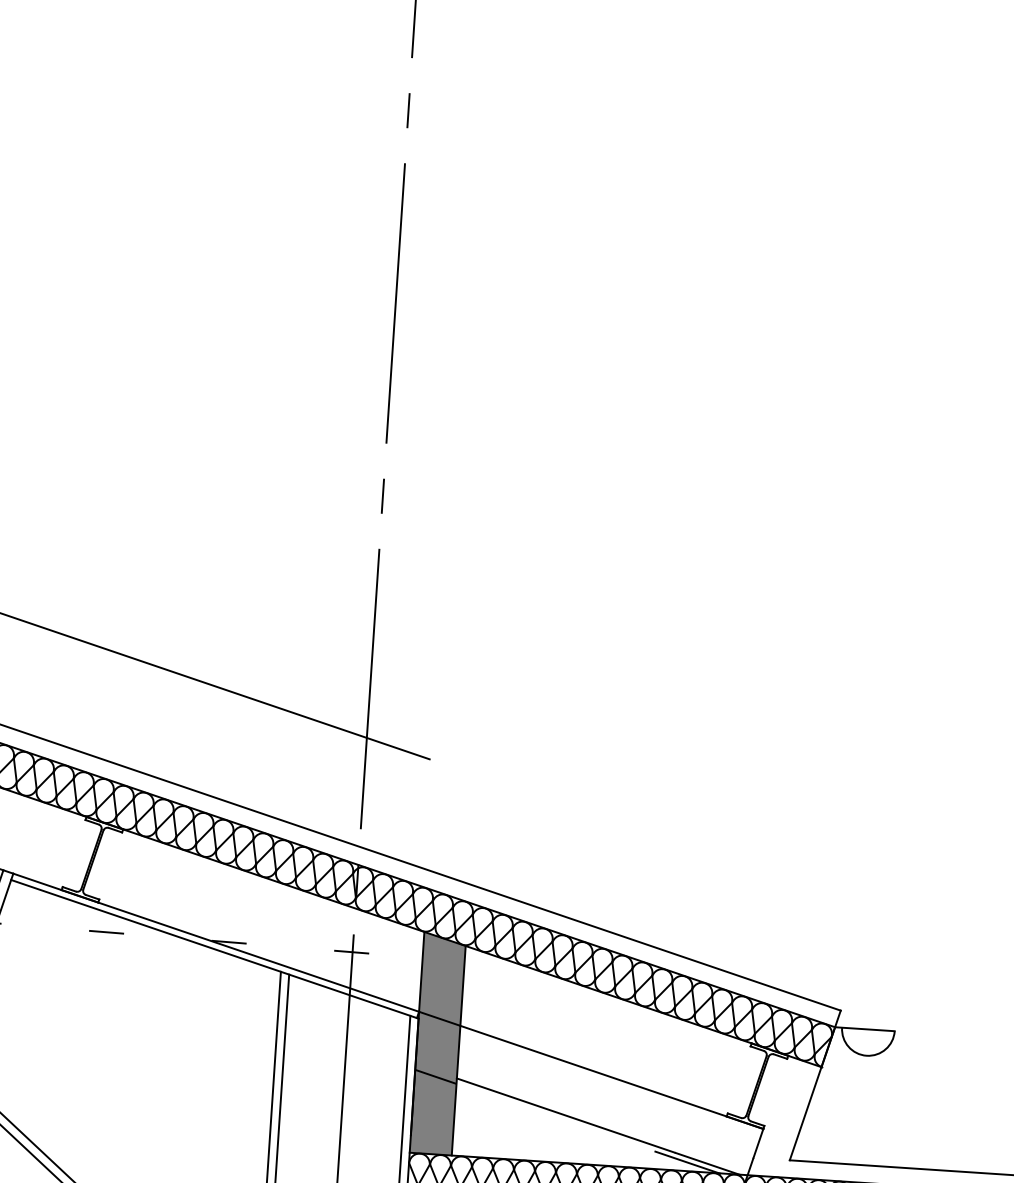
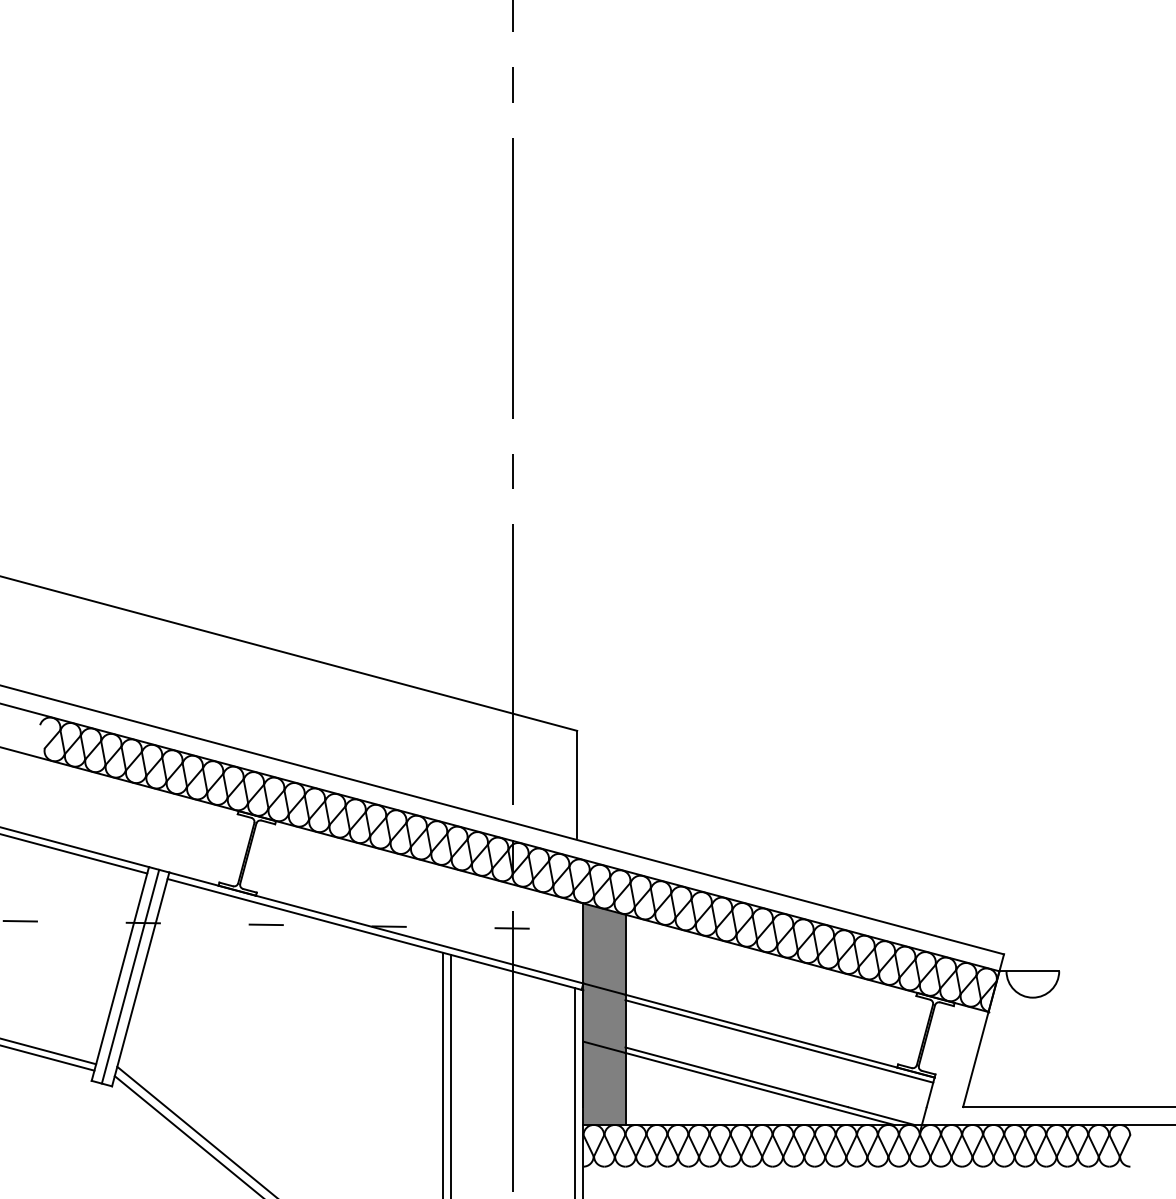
line: (426, 811) -> (577, 783), added
line: (610, 1082) -> (779, 1041), added
line: (555, 1117) -> (726, 1079), added

